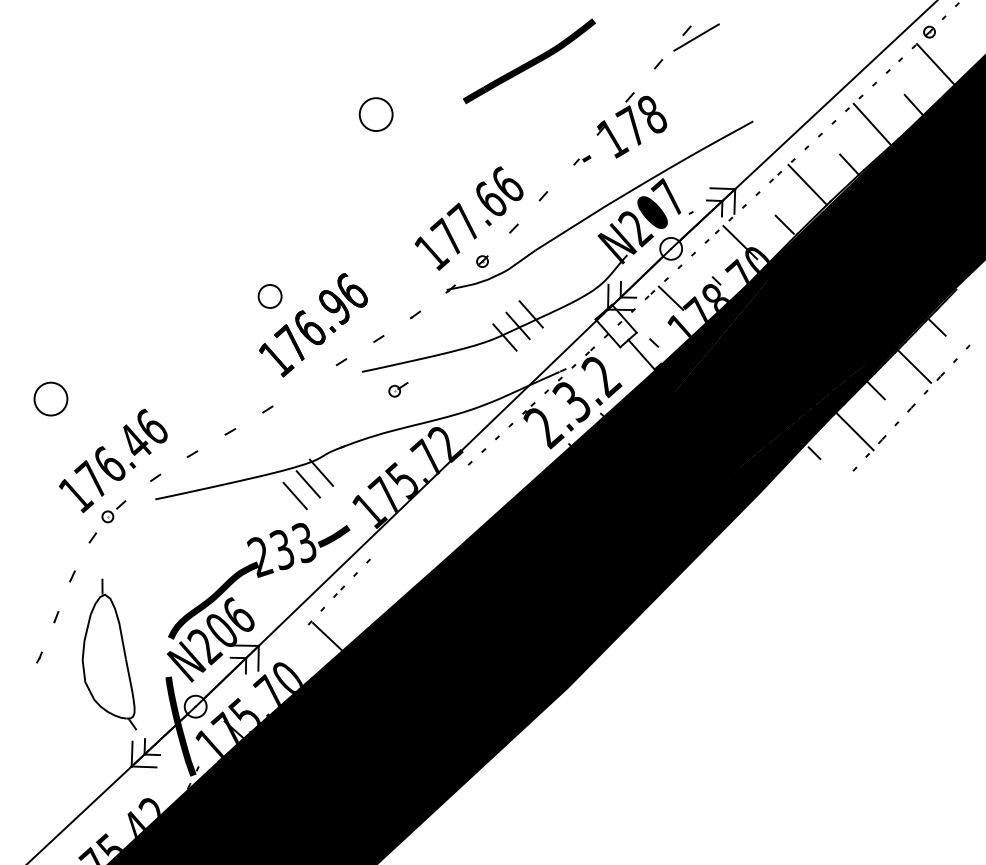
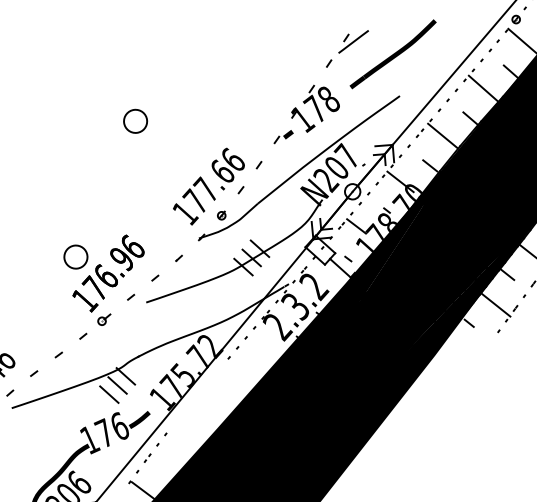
part: (529, 60) -> (393, 53), moved
part: (582, 159) -> (283, 136), size x1.67
part: (269, 296) -> (75, 257), size x1.43
part: (398, 389) -> (104, 319), moved
text: (281, 549) -> (104, 433), 233 -> 176

